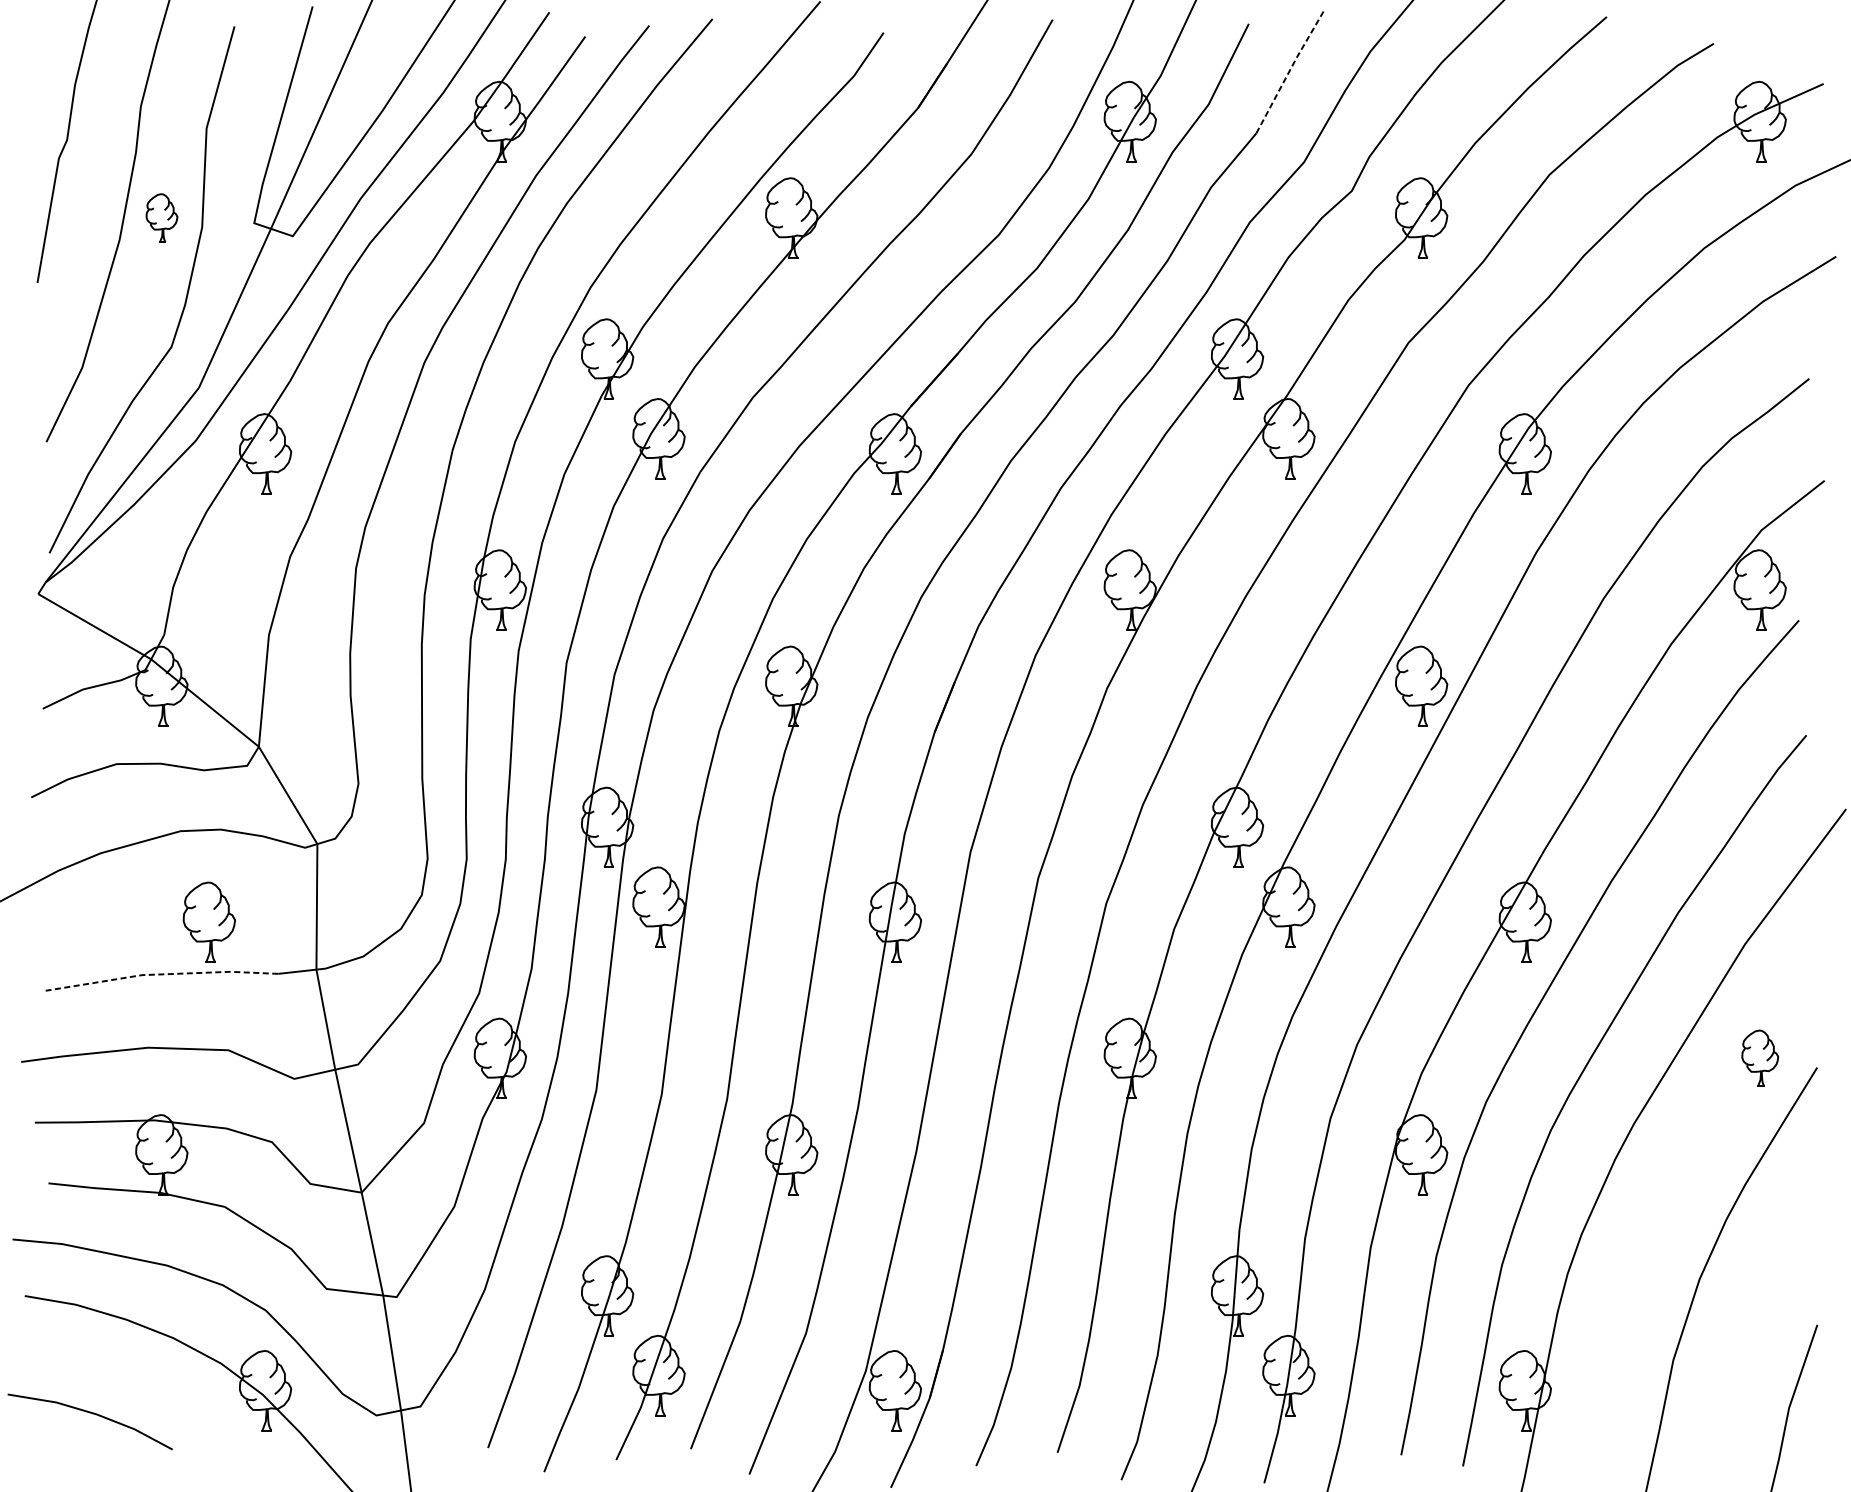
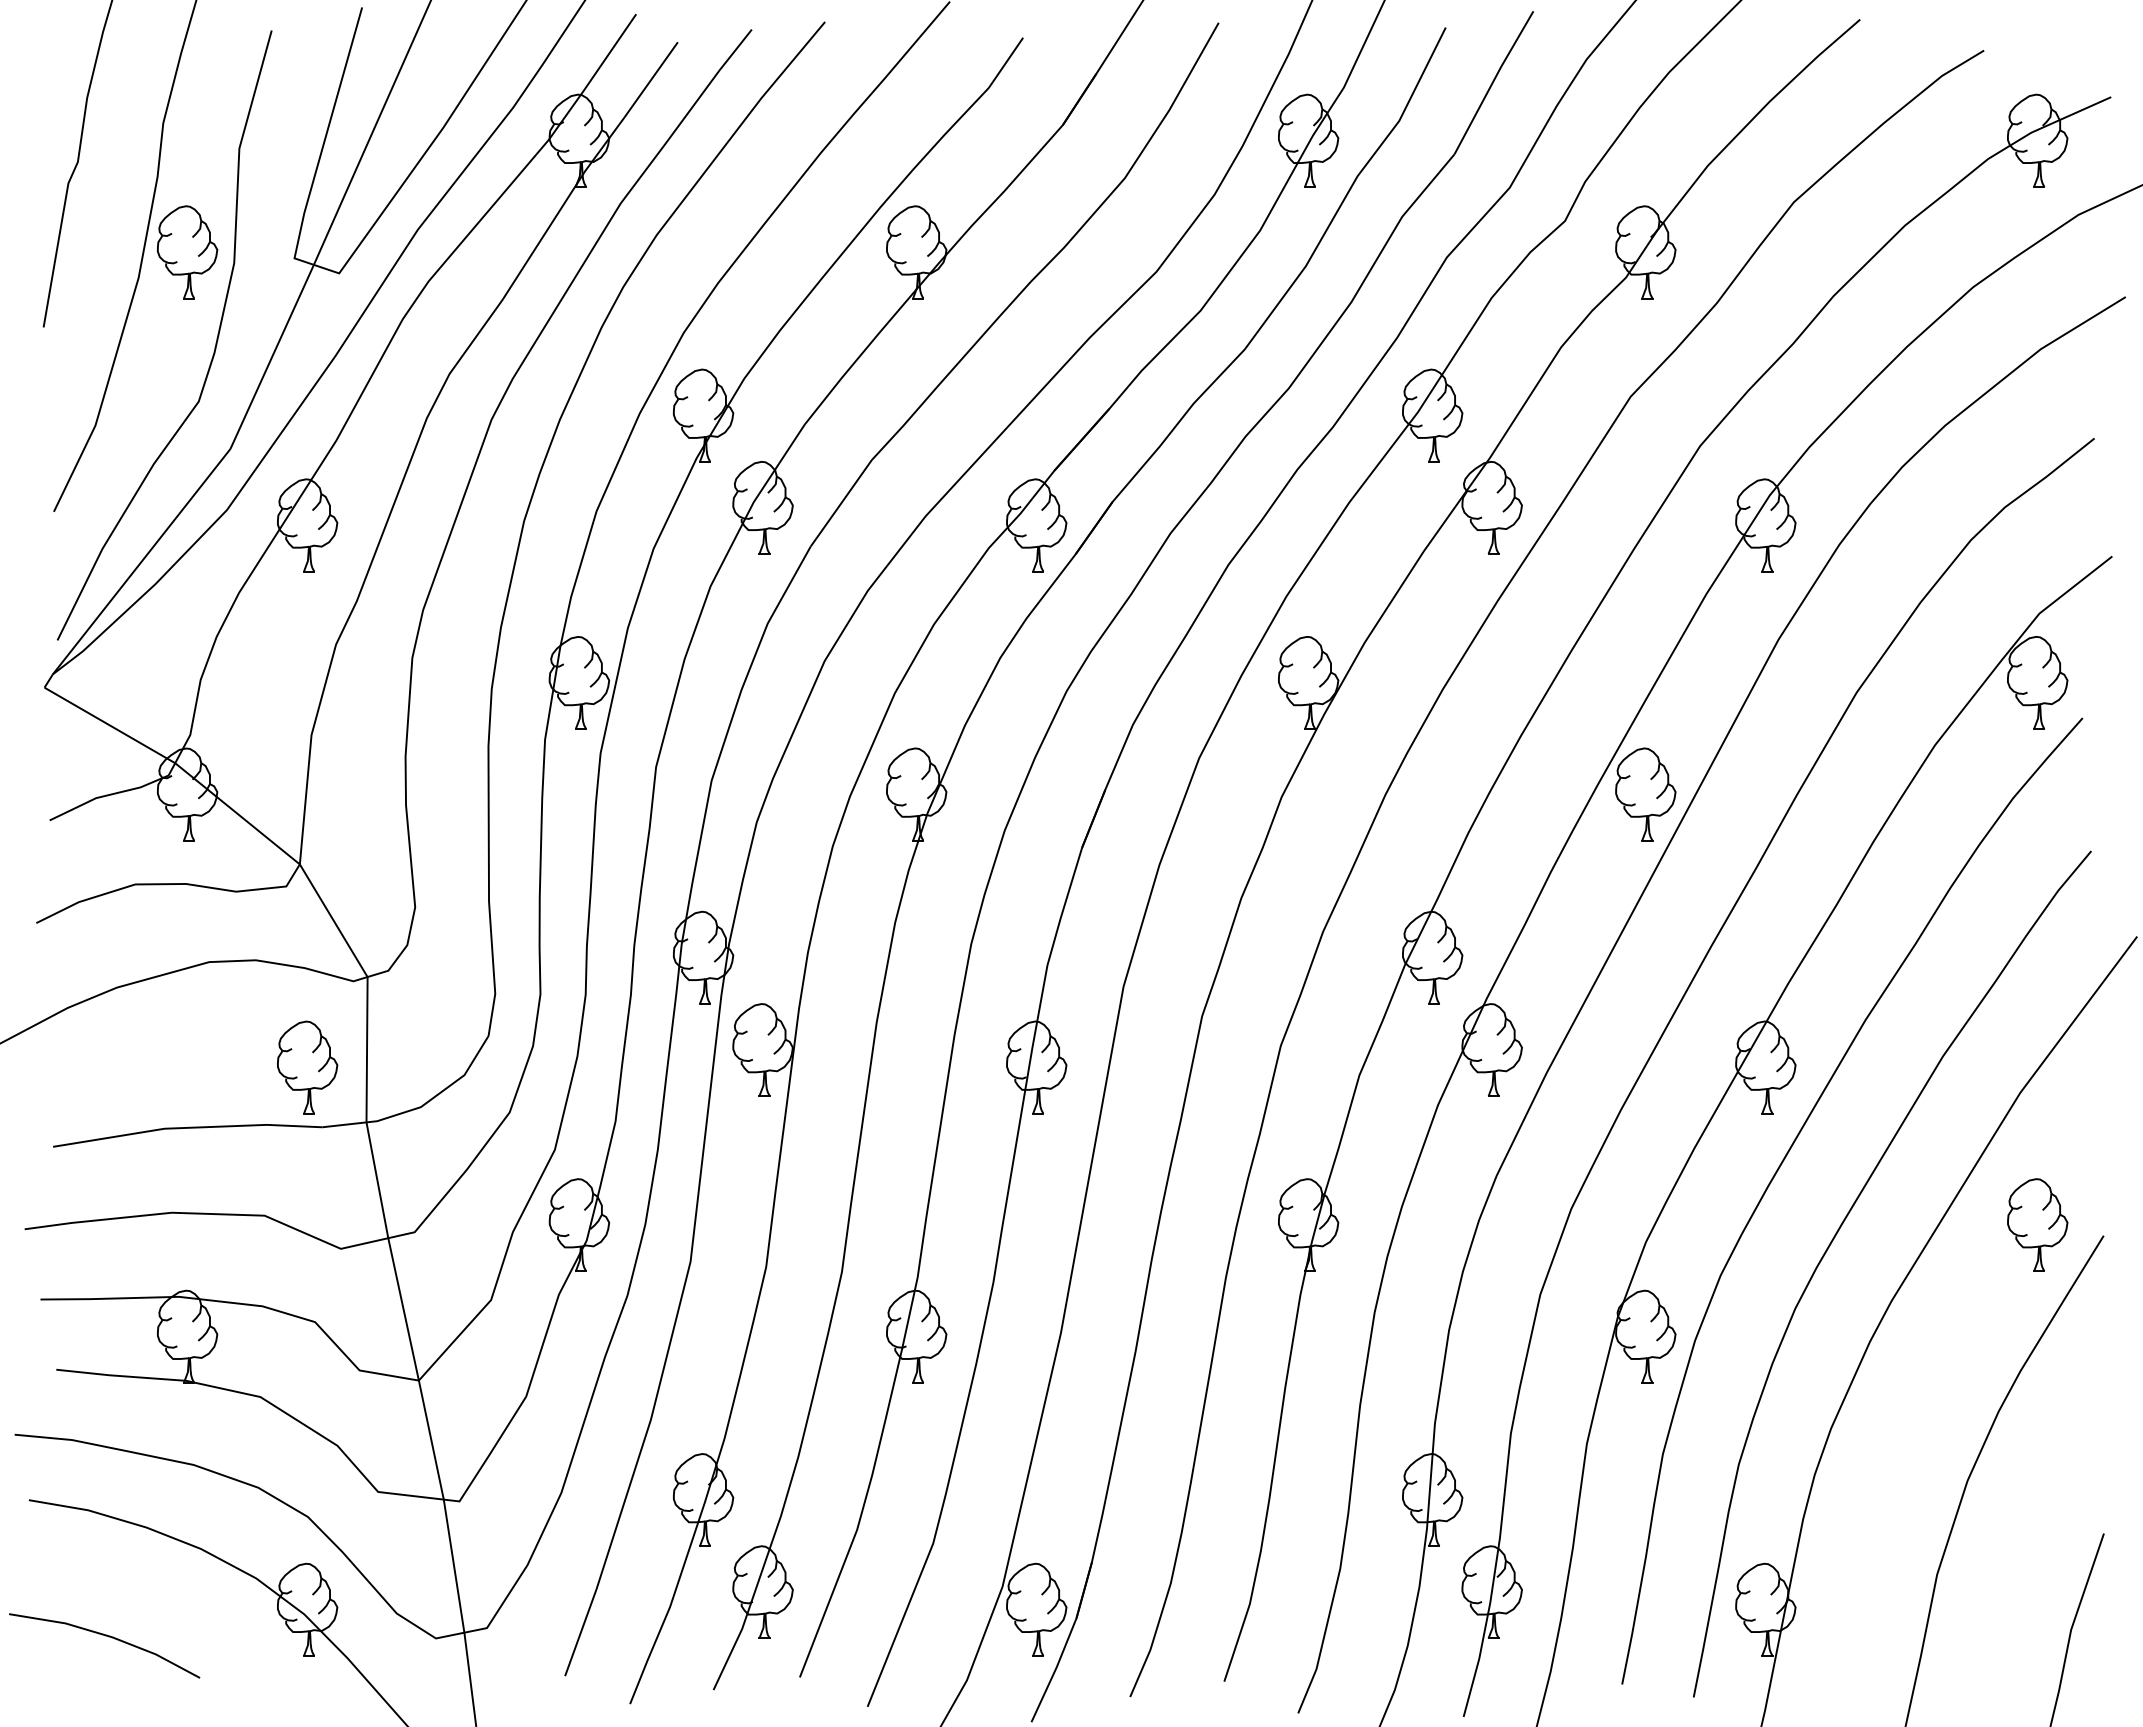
line: (1290, 70) -> (1493, 81), dashed -> solid
part: (161, 218) -> (187, 252), size x1.67
part: (209, 922) -> (307, 1067), moved
line: (161, 974) -> (187, 1127), dashed -> solid
part: (1760, 1057) -> (2037, 1224), size x1.43

